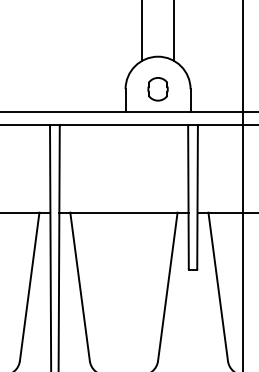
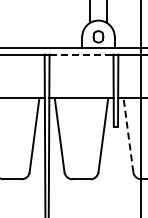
line: (123, 124) -> (81, 54), solid -> dashed
line: (218, 285) -> (128, 134), solid -> dashed

